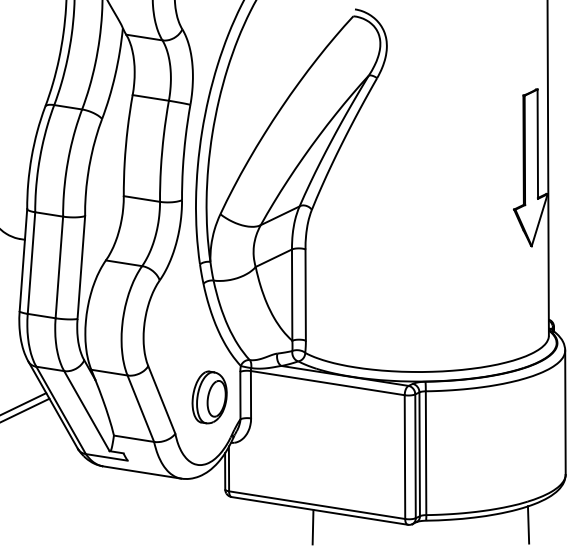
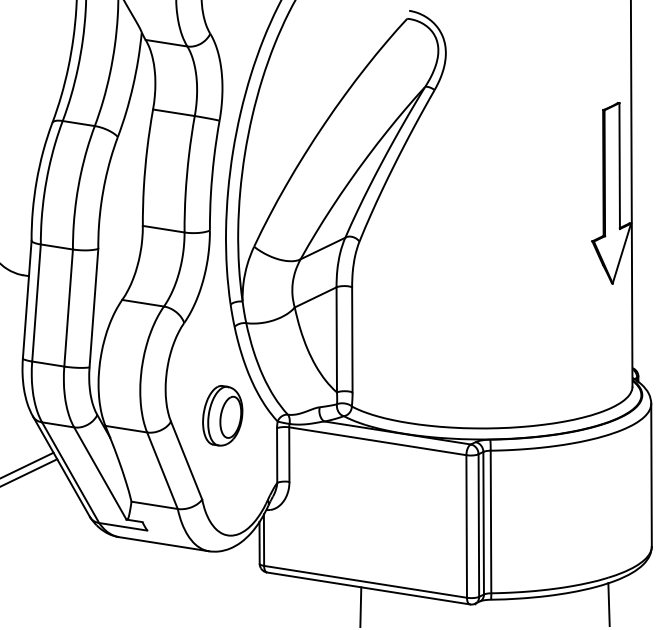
part: (209, 397) -> (222, 415), moved

